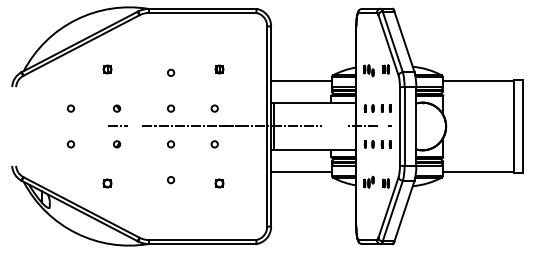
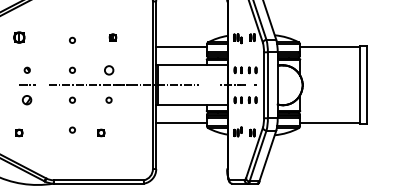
part: (107, 69) -> (19, 37), size x1.6
circle: (214, 108) -> (108, 70), size x1.6
part: (117, 144) -> (27, 100), size x1.6
part: (219, 183) -> (101, 132), moved

